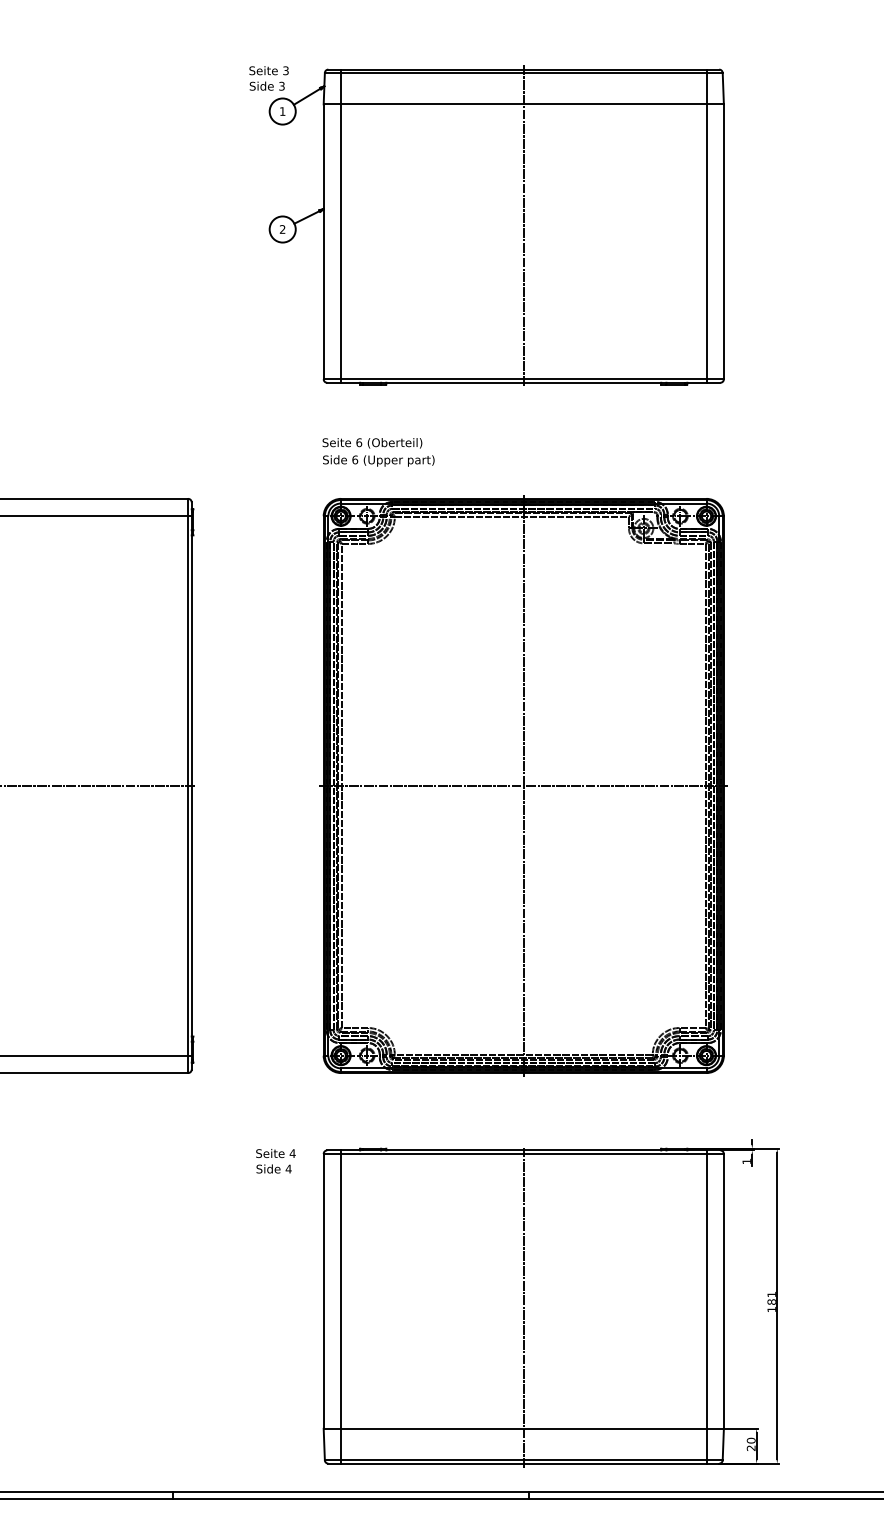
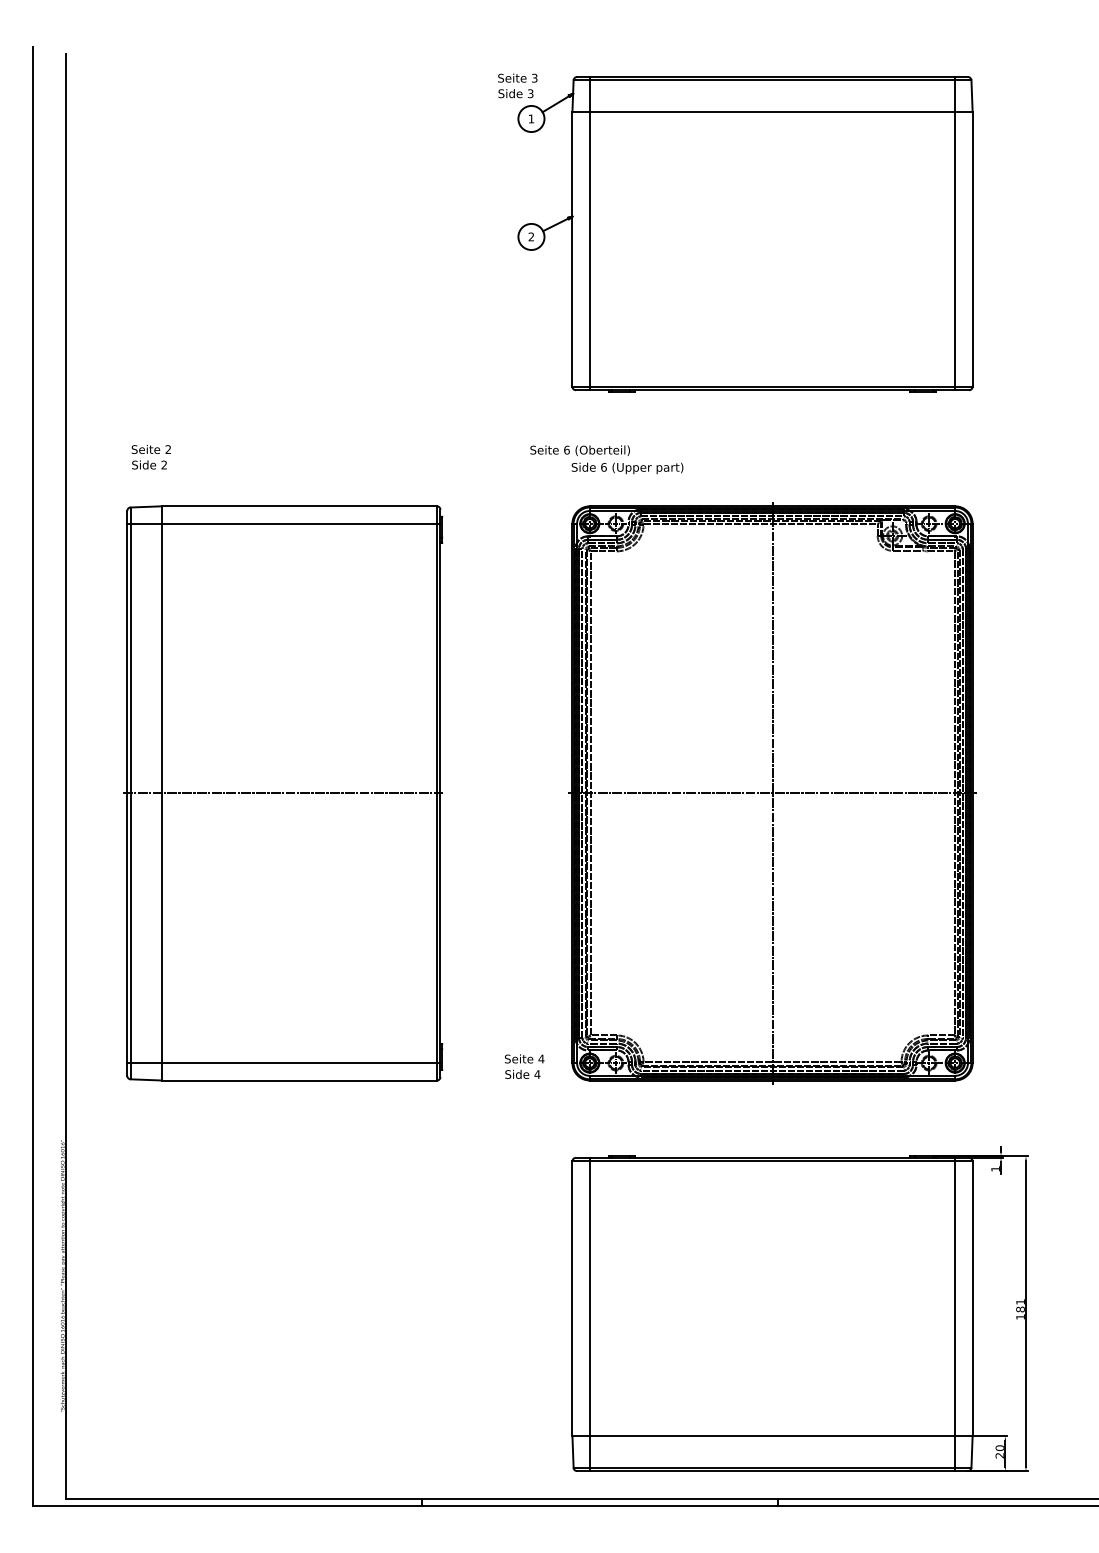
line: (523, 226) -> (772, 233), removed
text: (371, 443) -> (579, 450), moved
text: (275, 1161) -> (524, 1066), moved
line: (523, 1307) -> (772, 1314), removed

